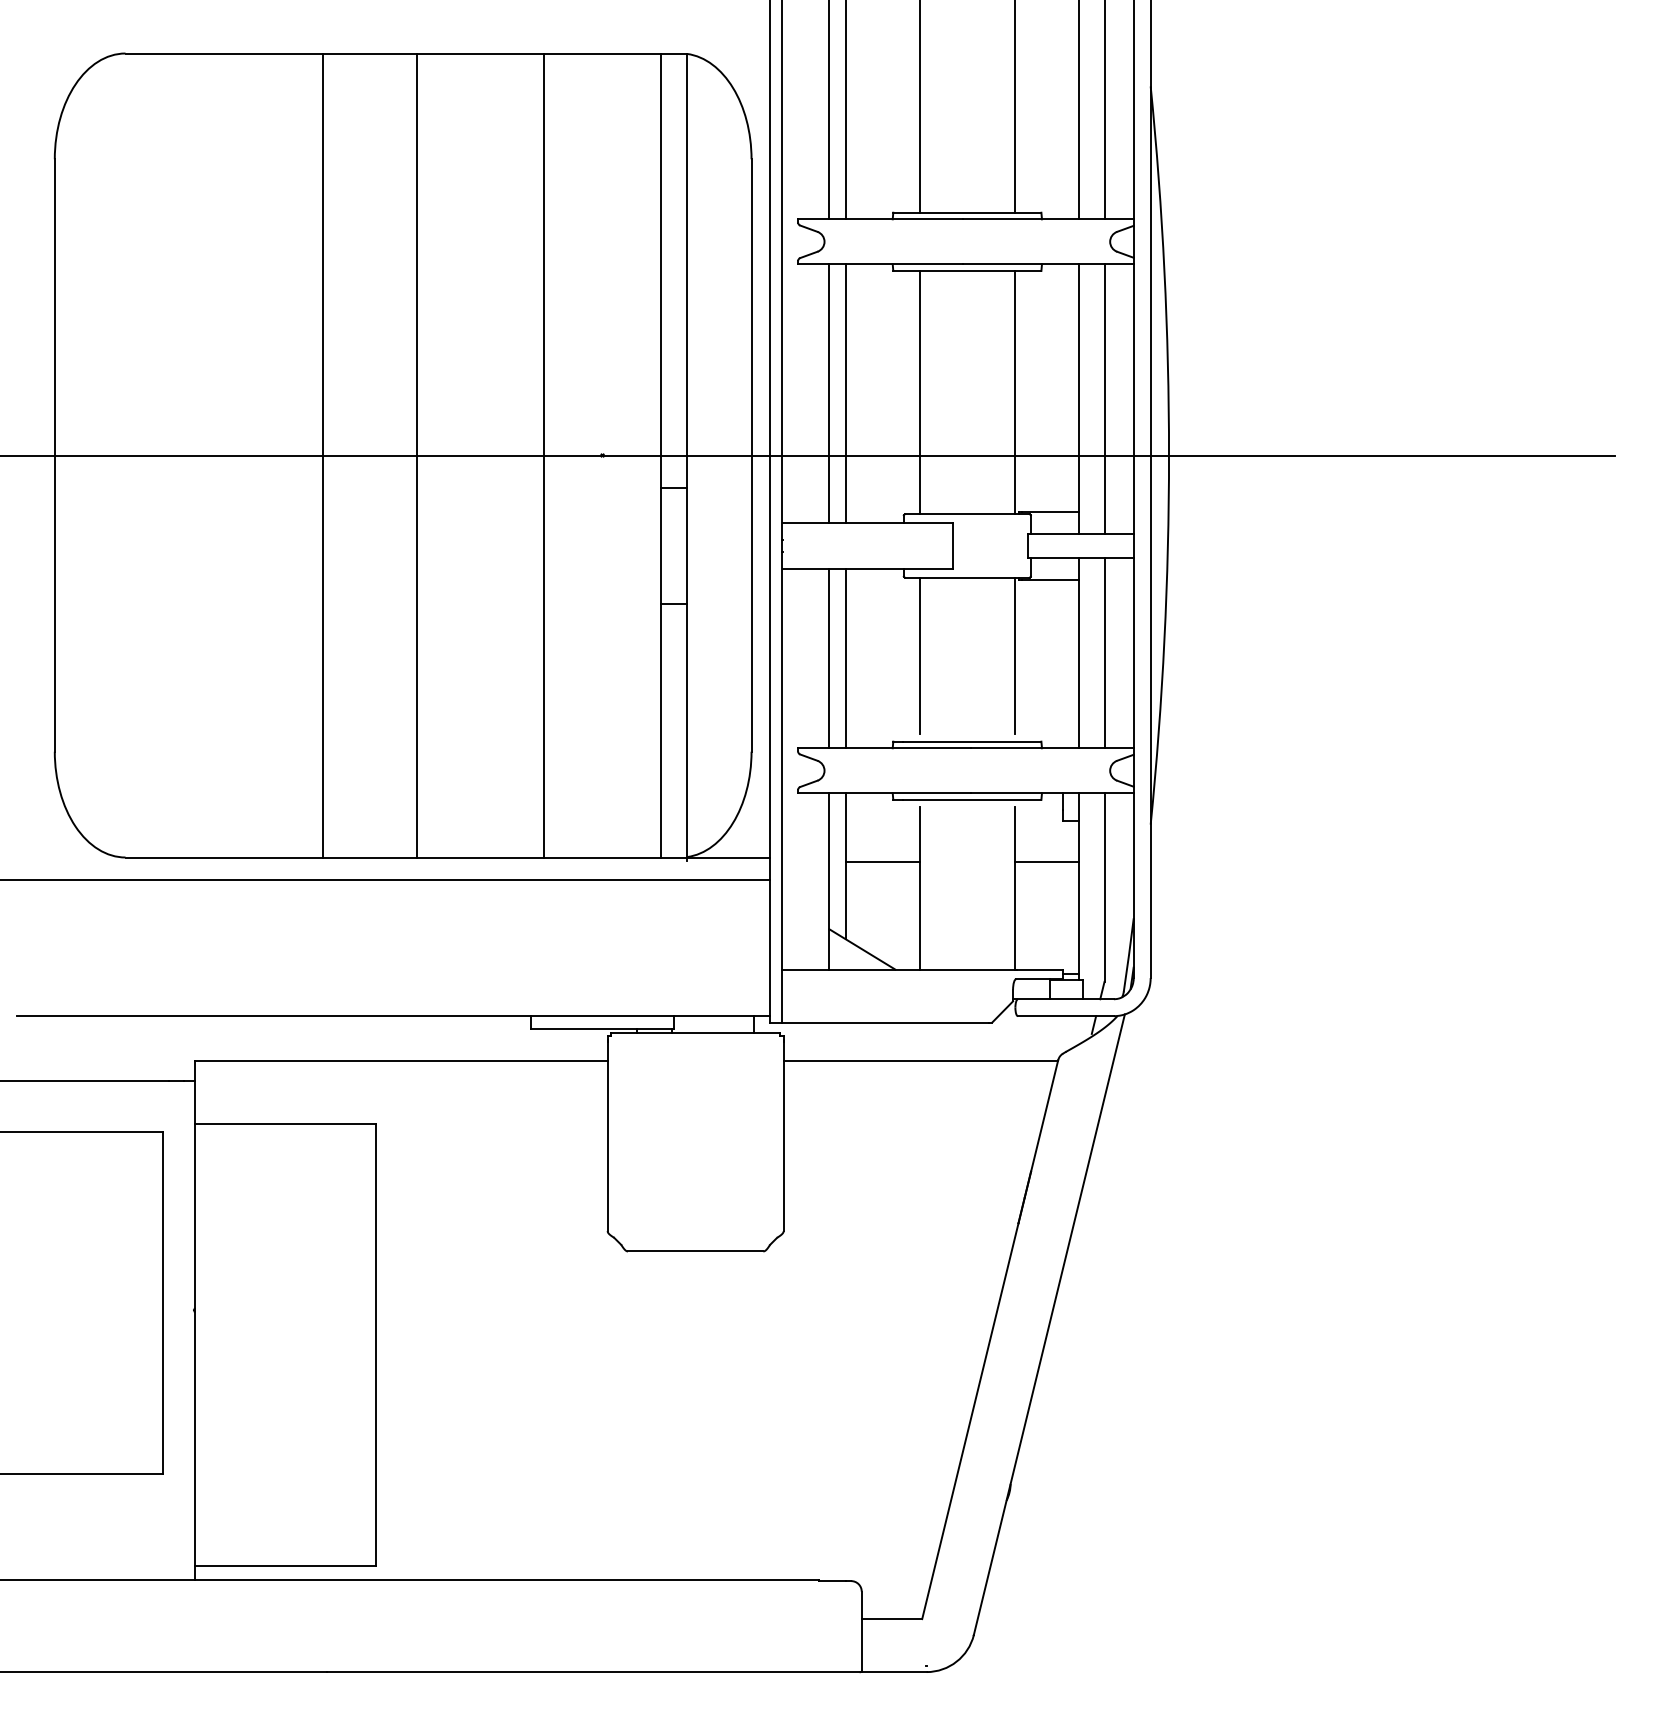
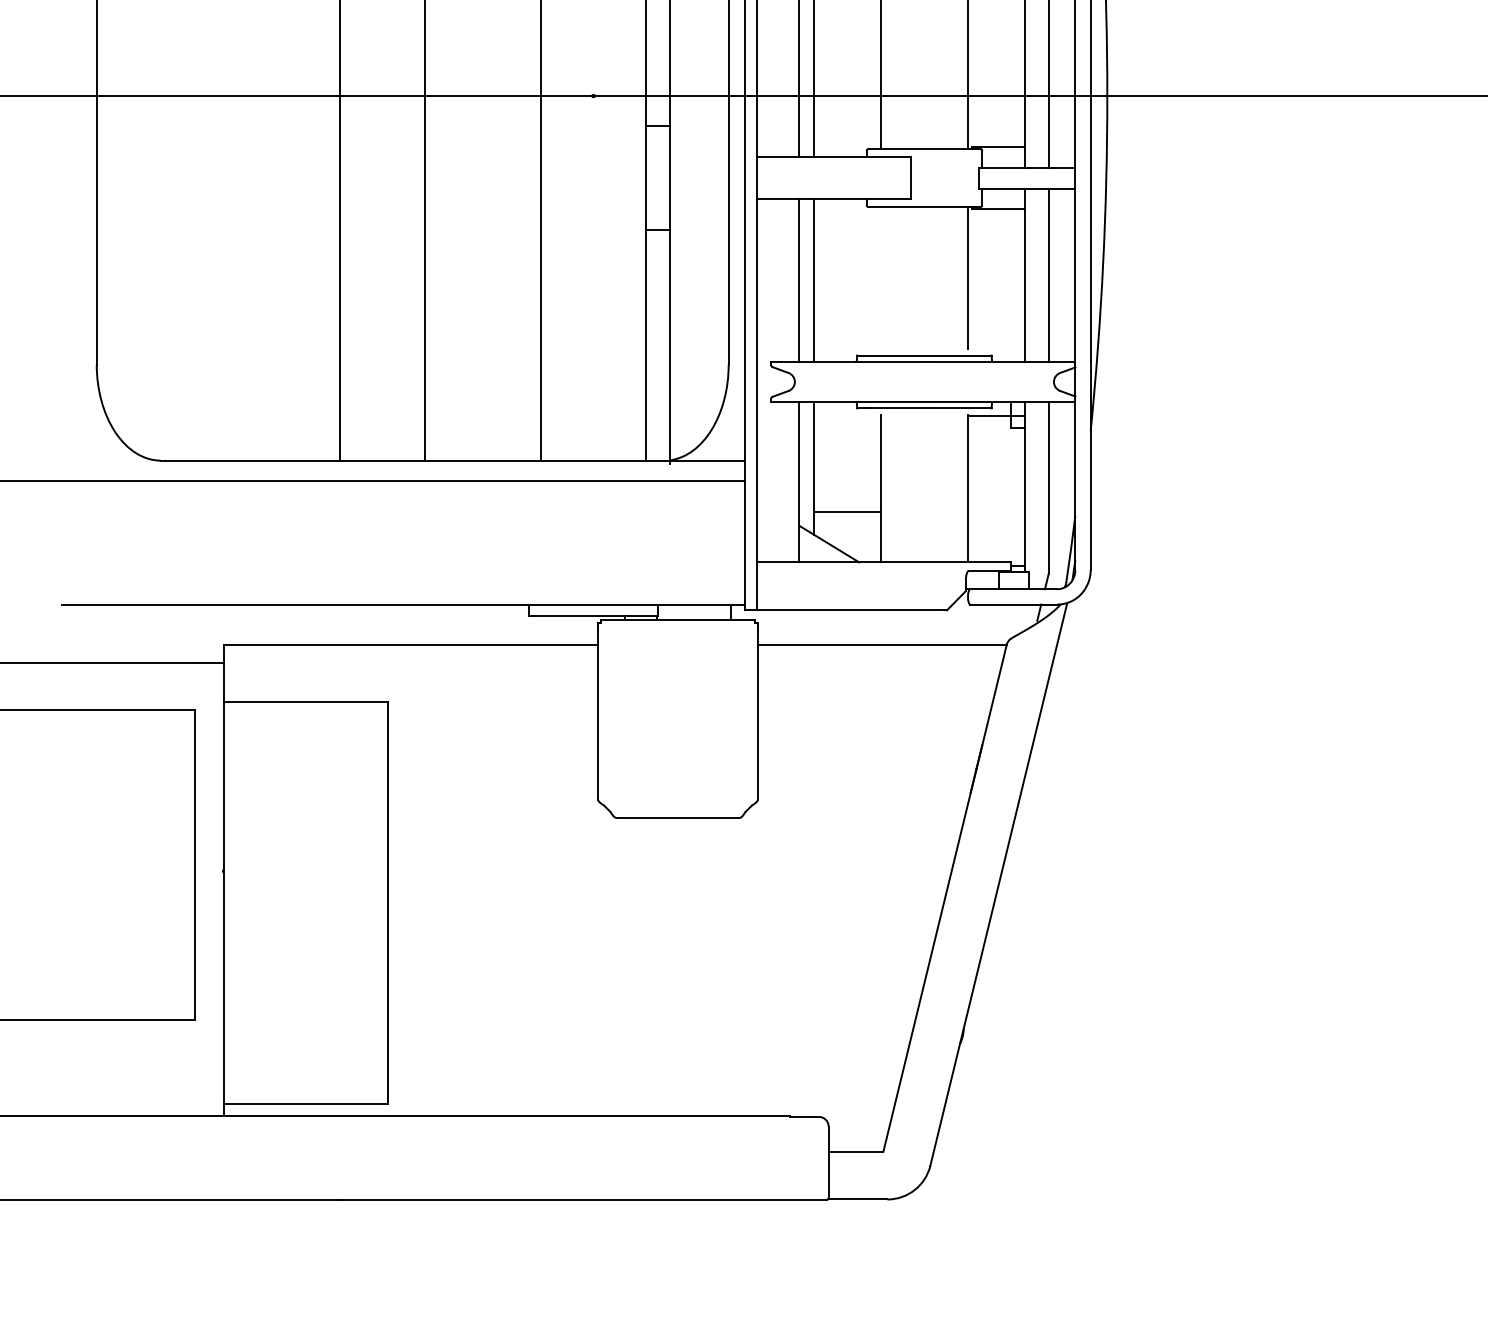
line: (919, 655) -> (881, 277), removed
line: (882, 861) -> (847, 511), moved
line: (1046, 861) -> (996, 415), moved

